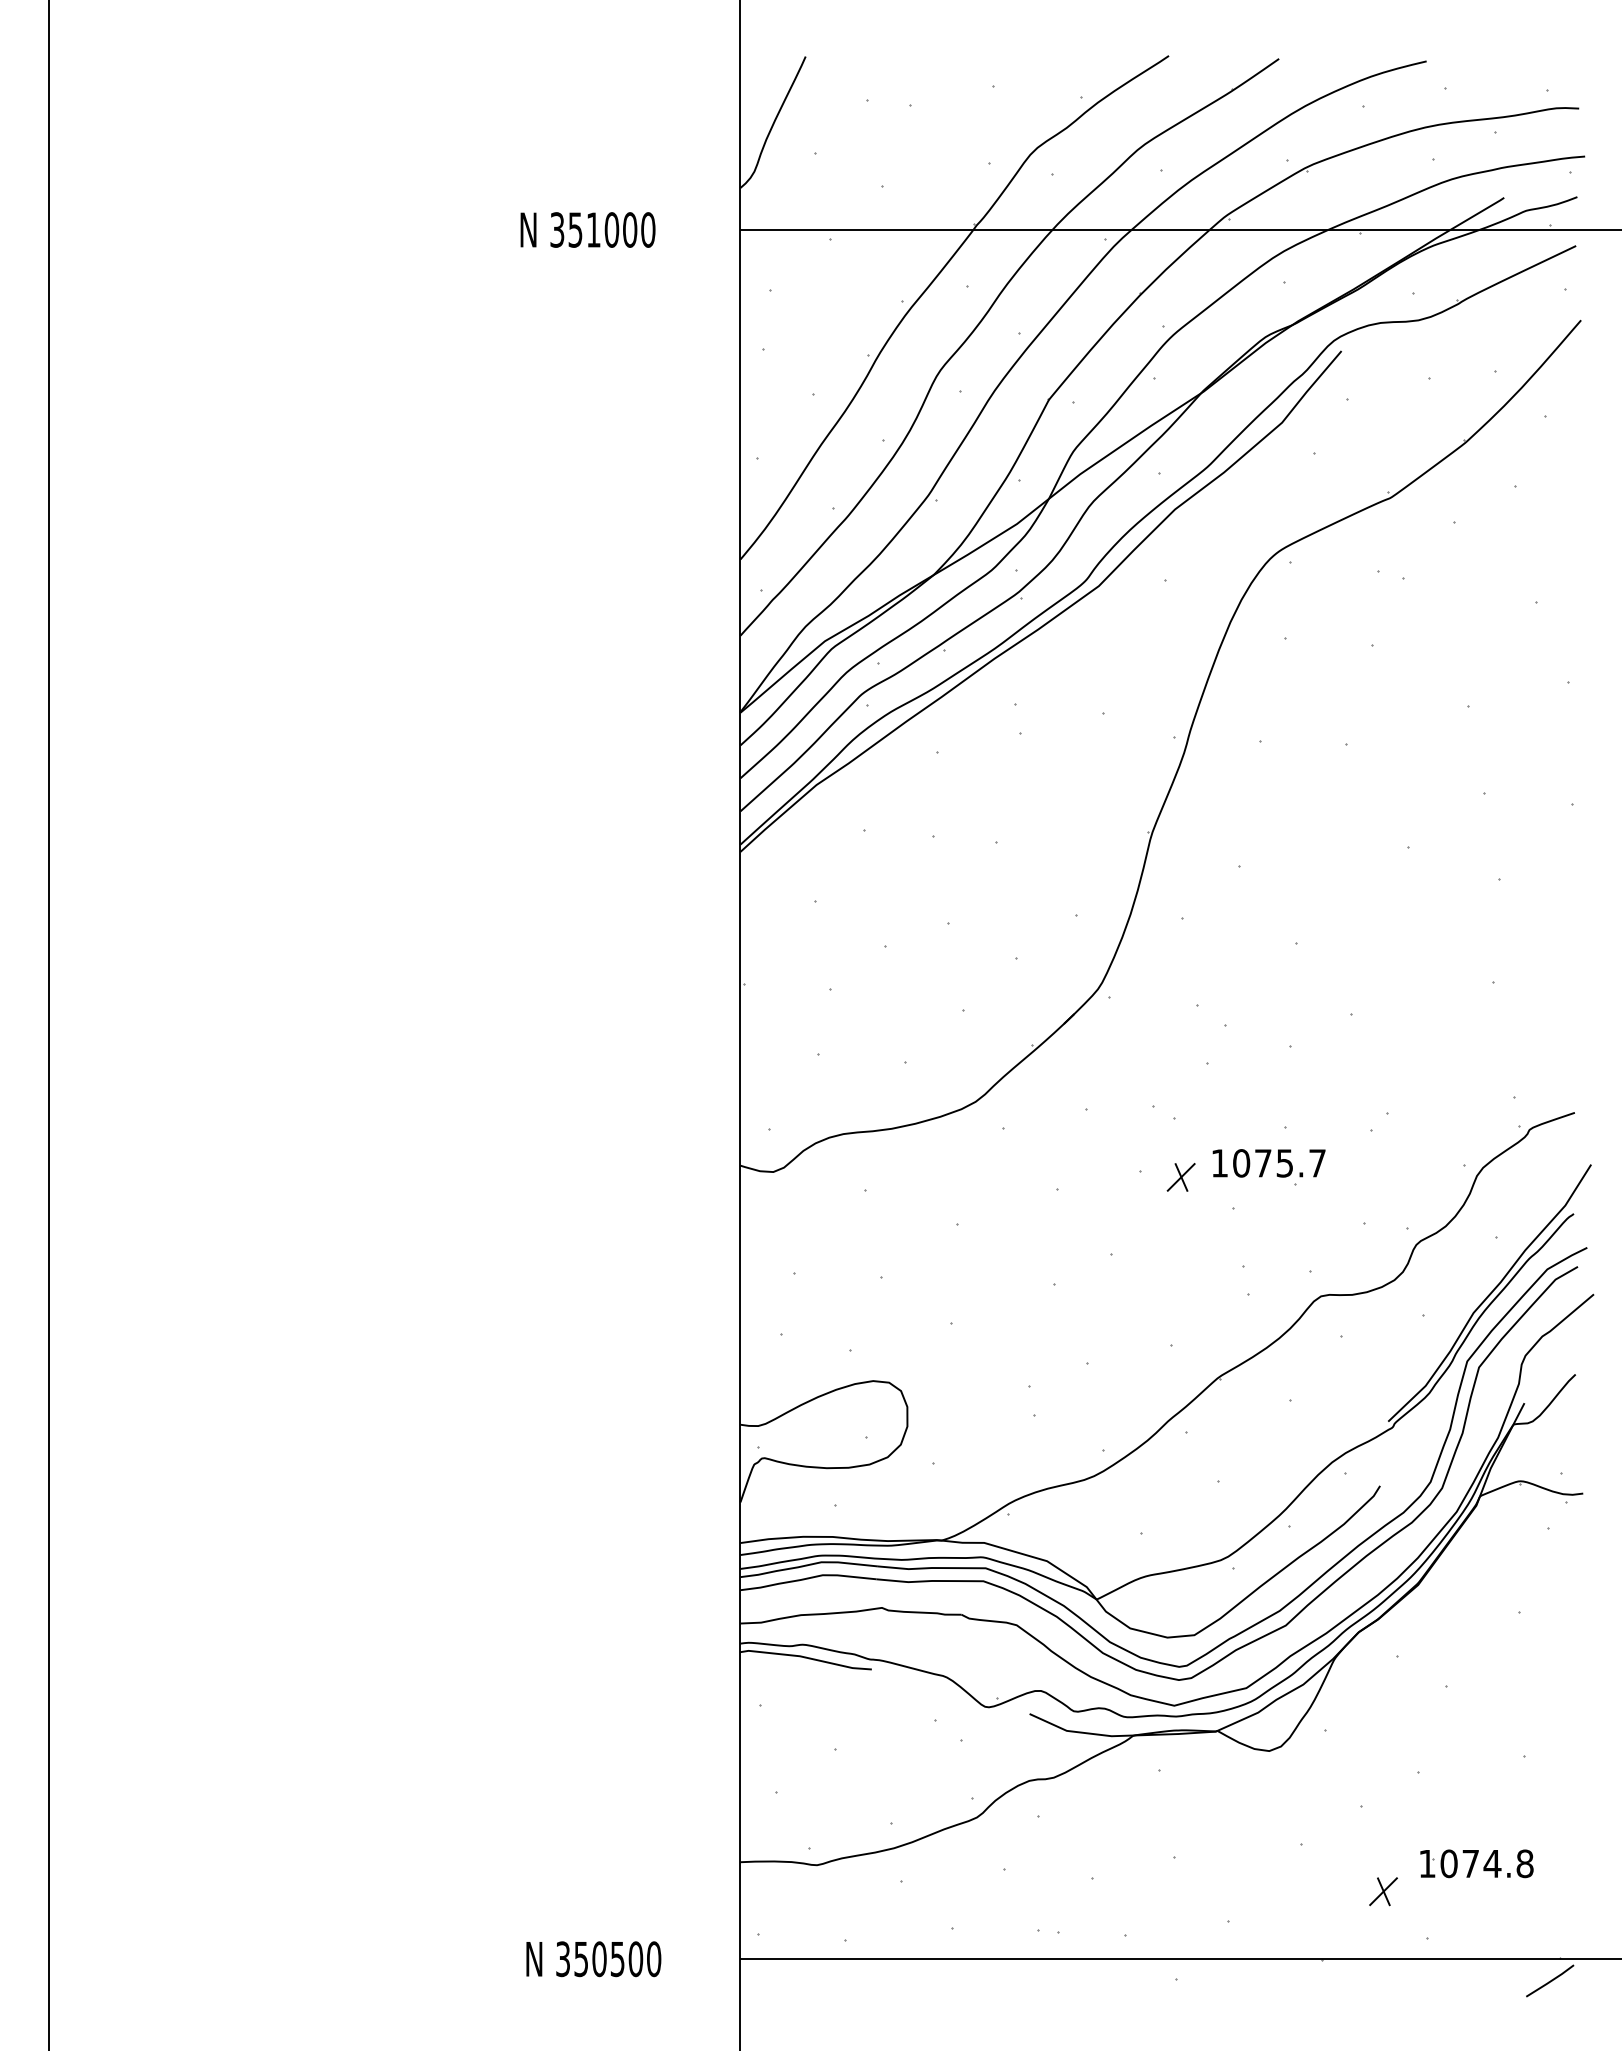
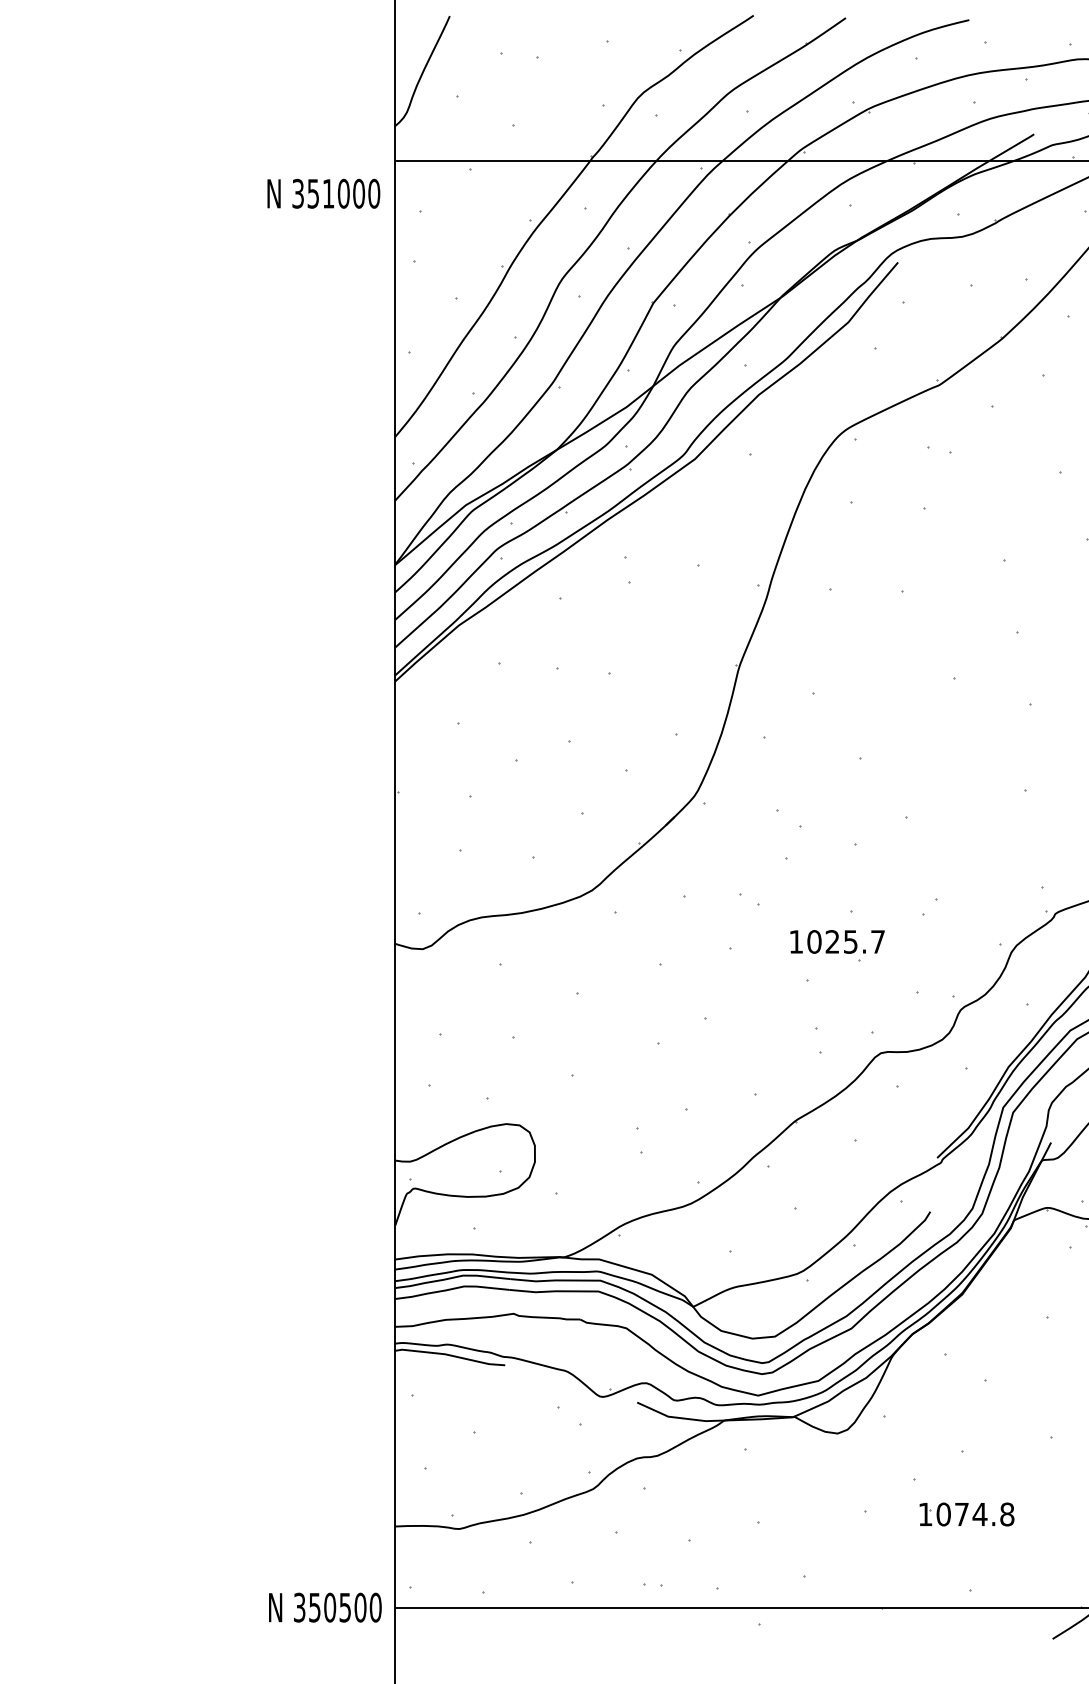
text: (587, 229) -> (323, 193), moved
text: (1263, 1163) -> (832, 942), 1075.7 -> 1025.7
part: (1180, 1177) -> (763, 953), removed
part: (1476, 1863) -> (966, 1514), moved
part: (1383, 1891) -> (933, 1551), removed
text: (593, 1959) -> (325, 1607), moved

